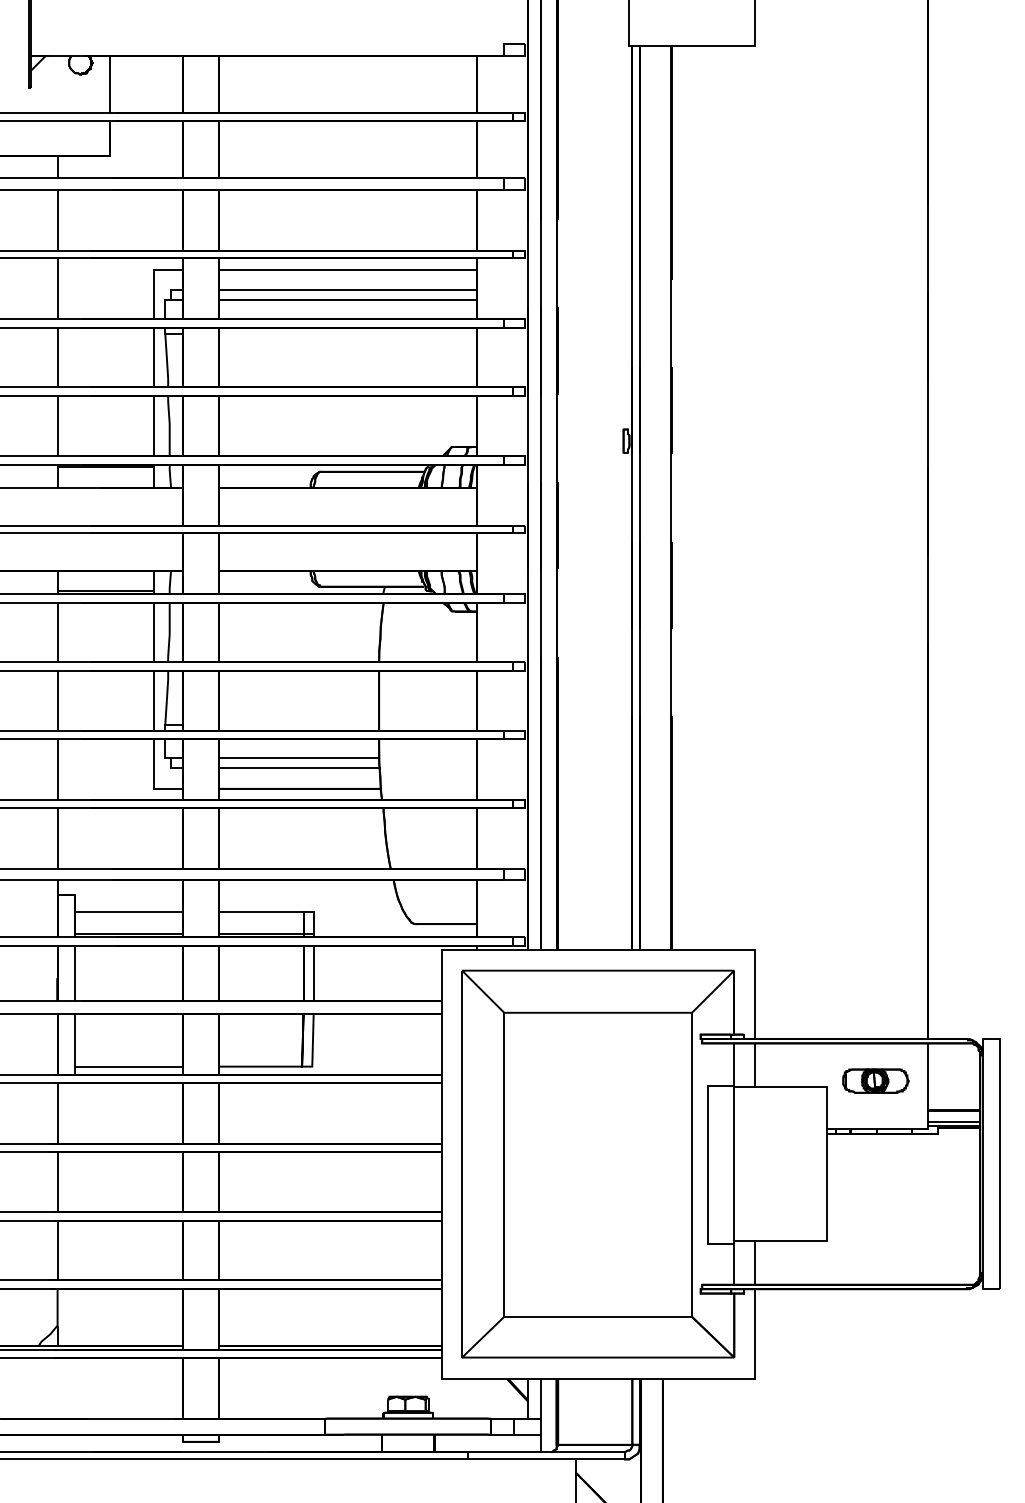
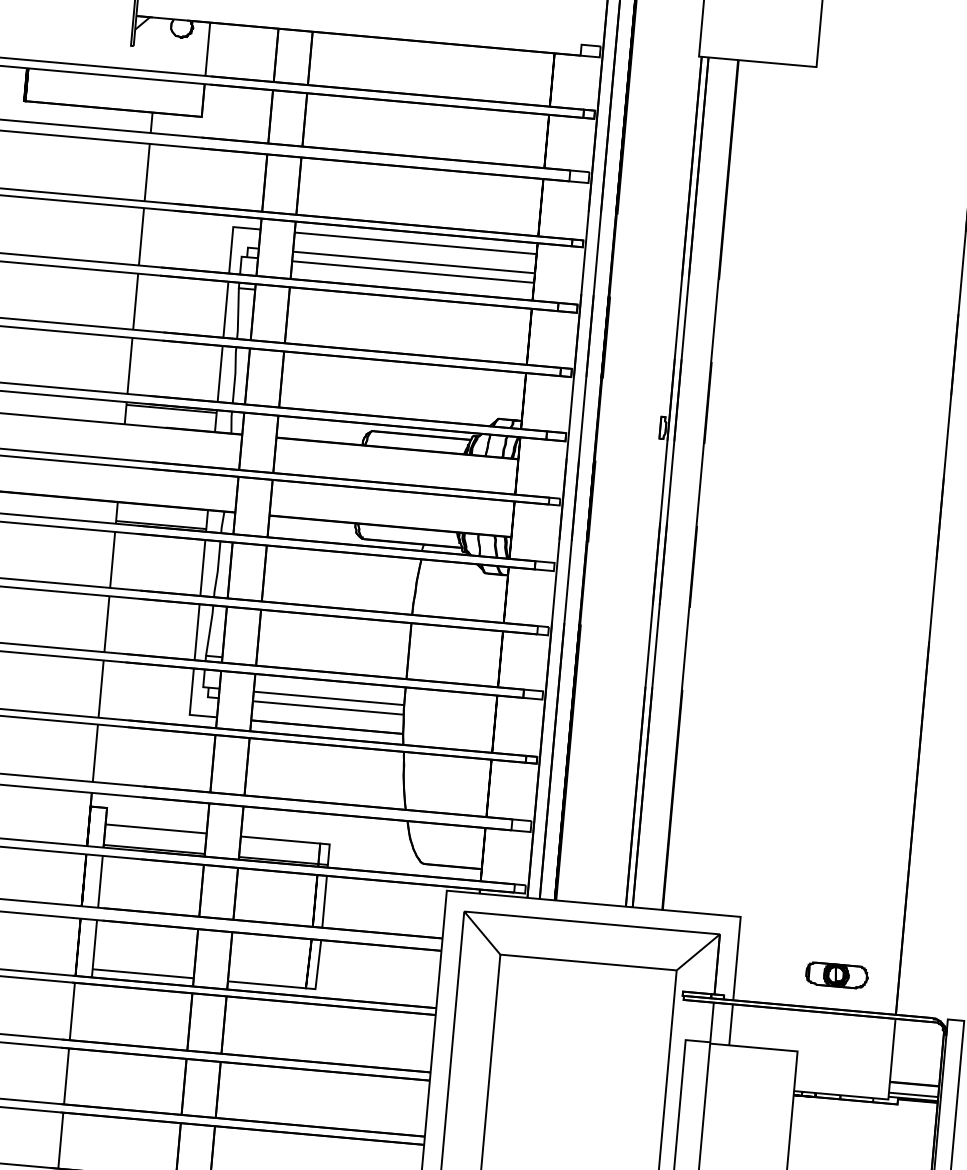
part: (875, 1080) -> (836, 974), moved

